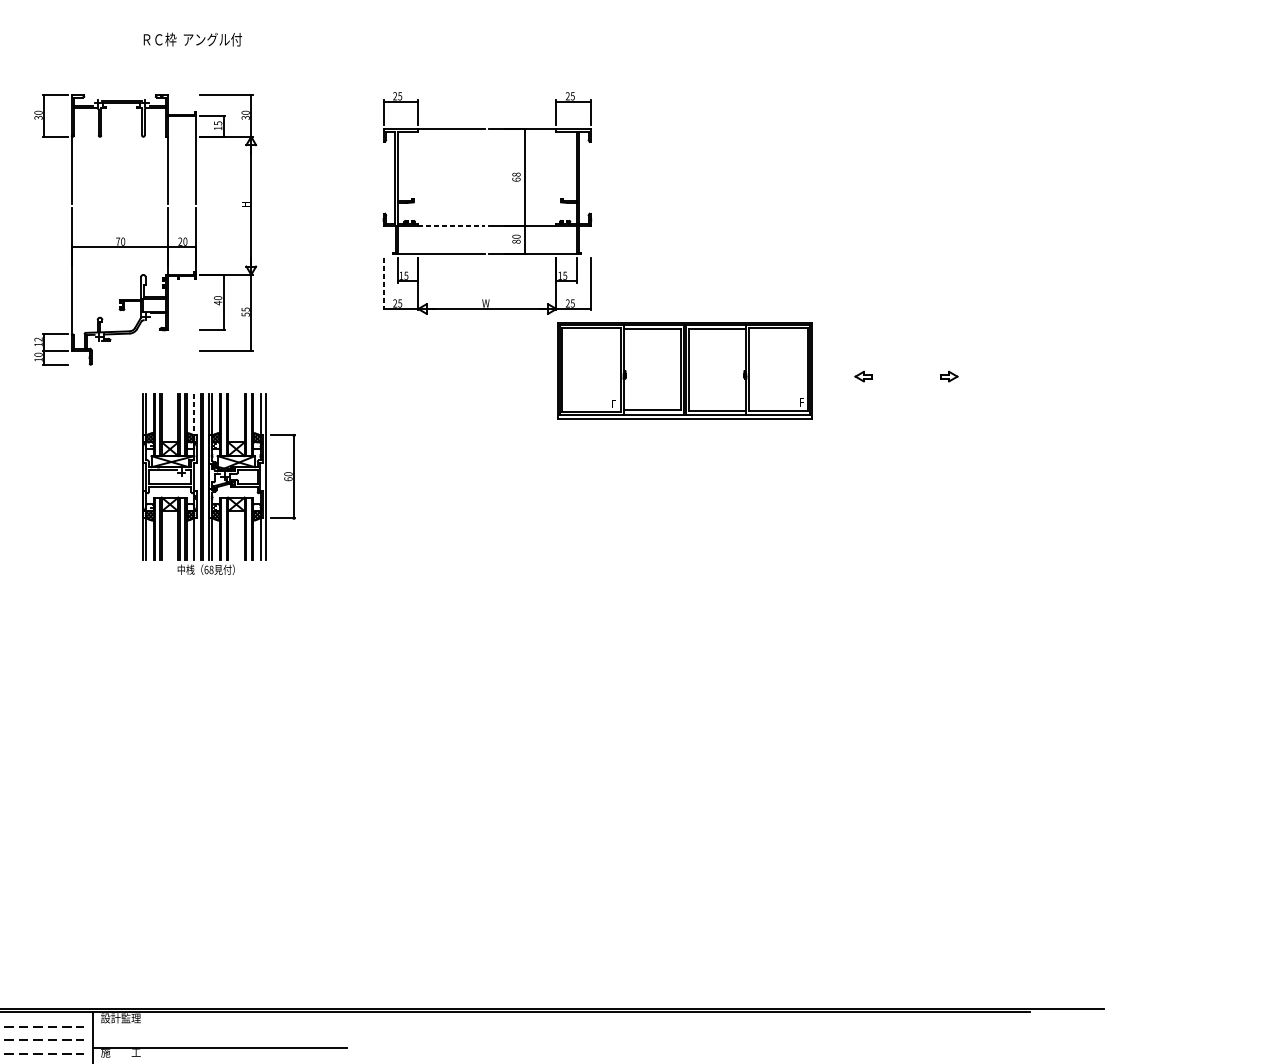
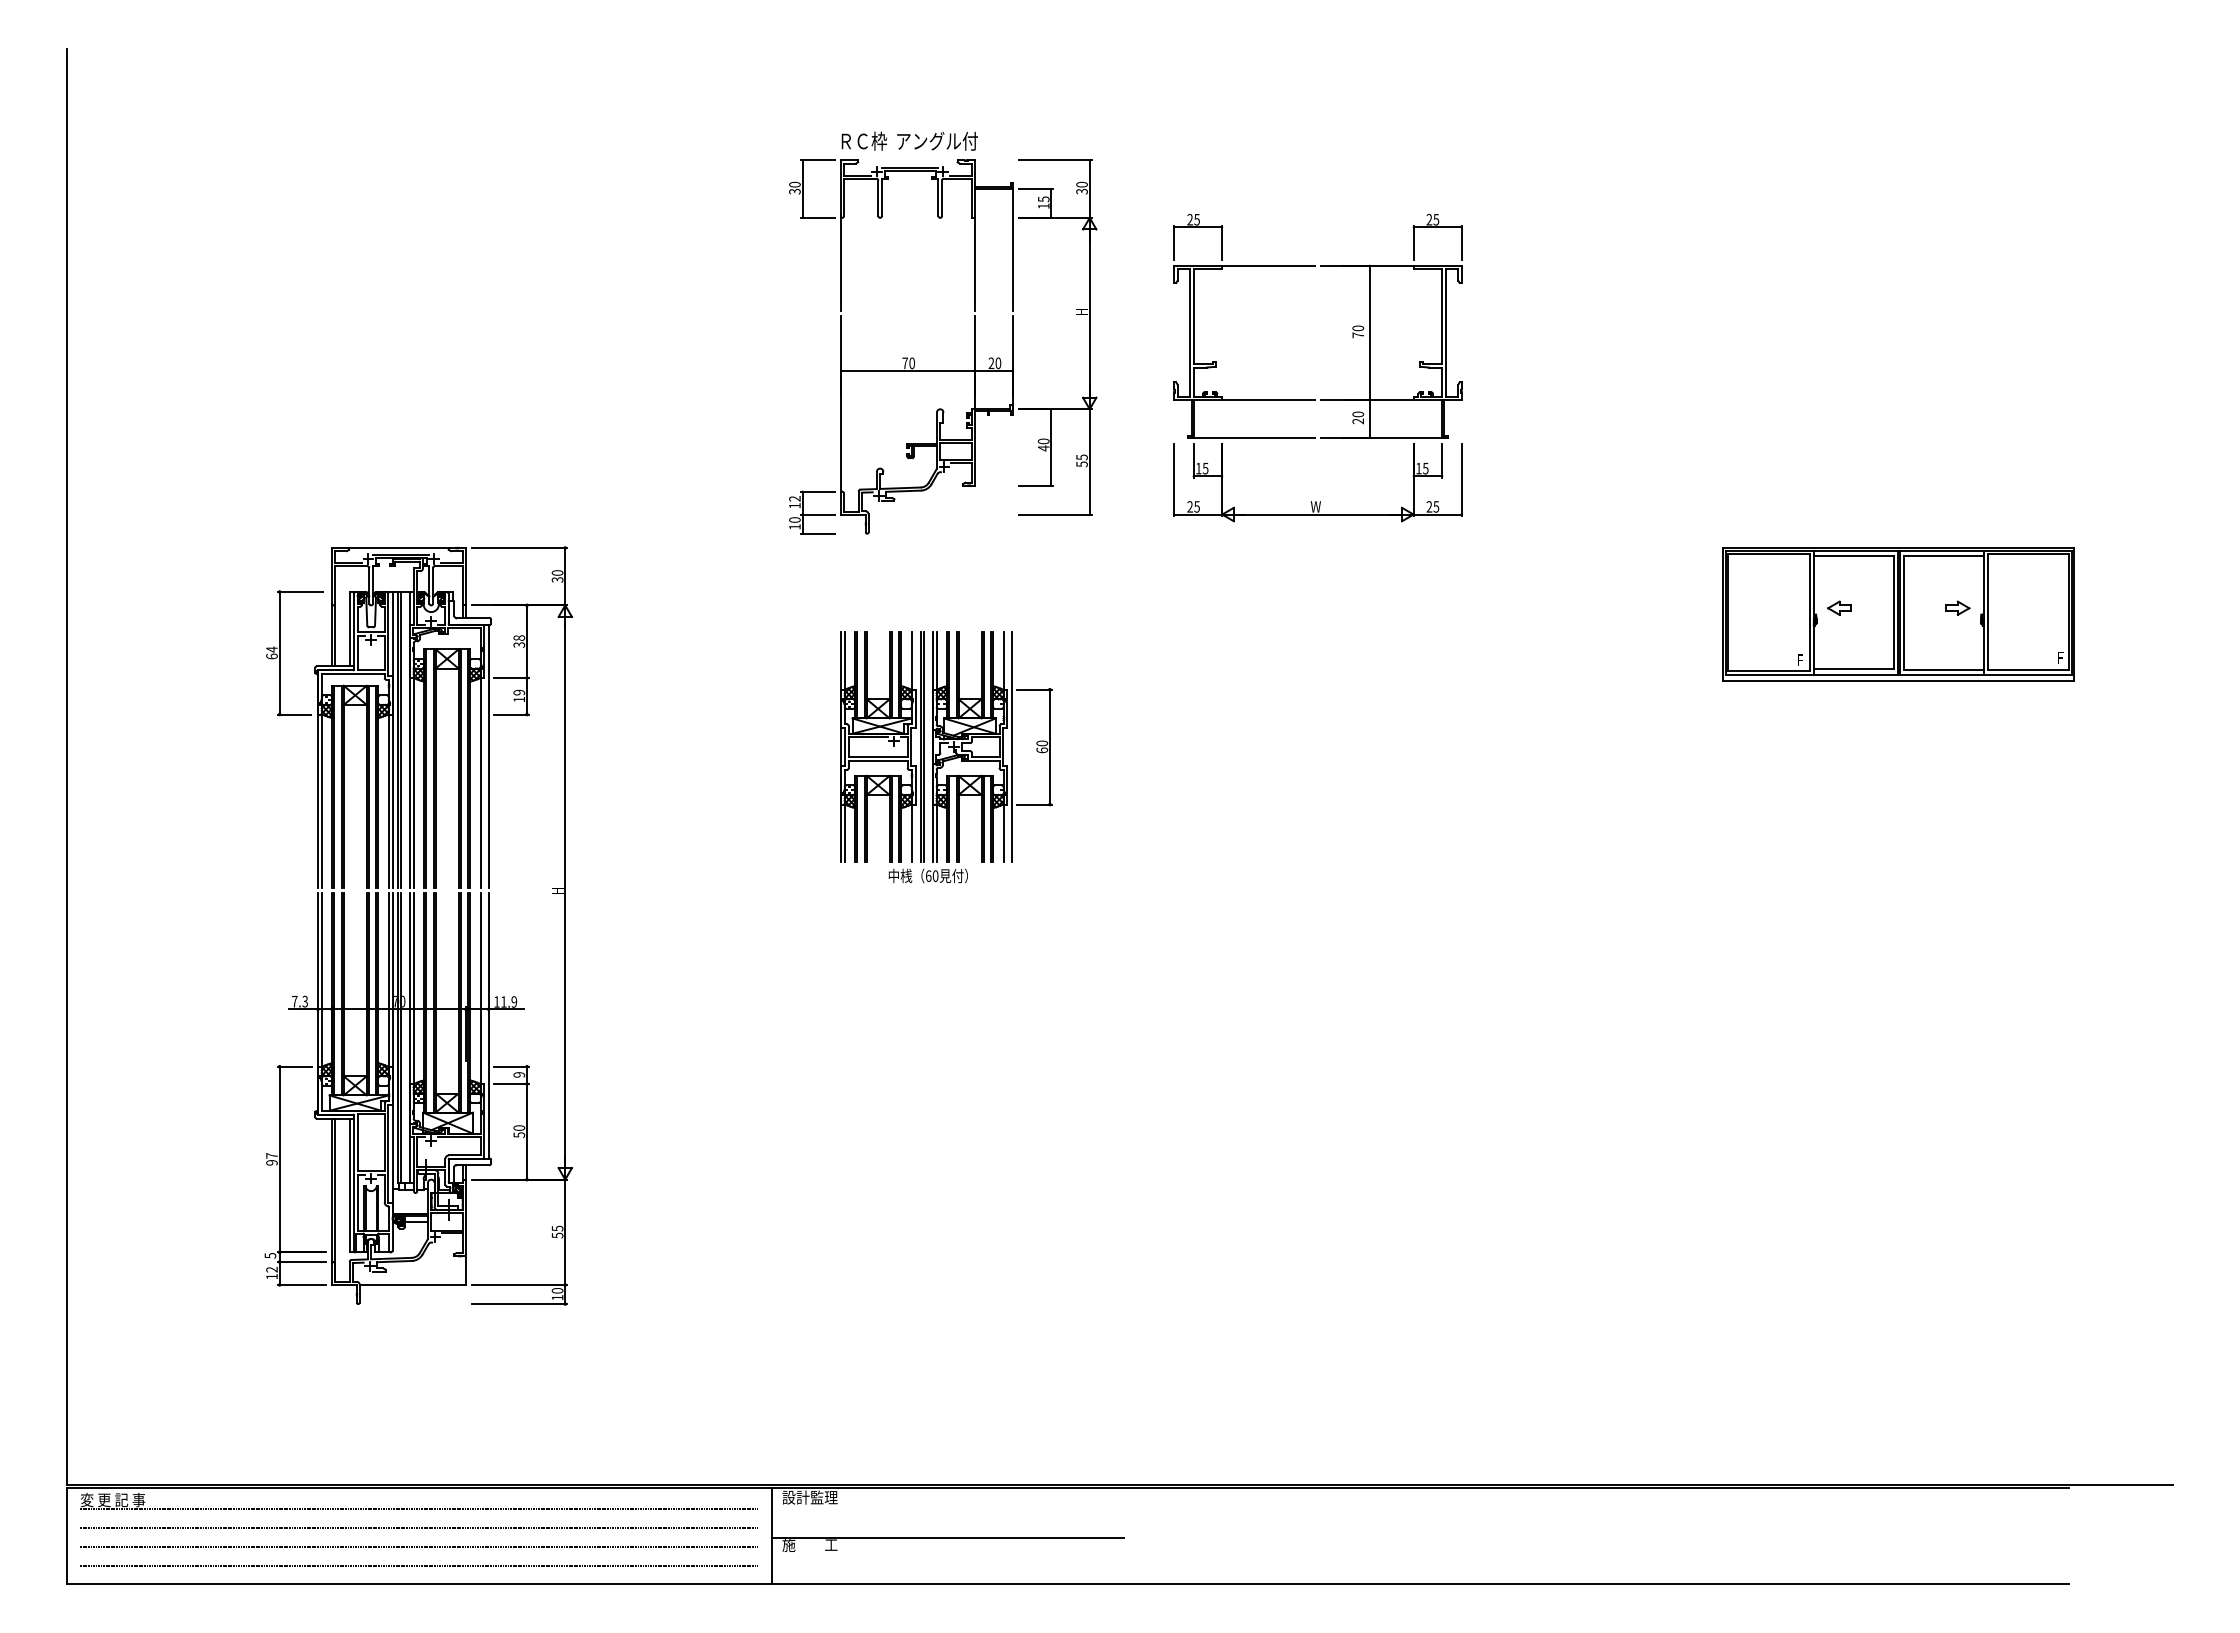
text: (516, 176) -> (1358, 331), 68 -> 70
line: (452, 225) -> (1269, 399), dashed -> solid
text: (516, 241) -> (1358, 421), 80 -> 20
part: (145, 246) -> (943, 370), moved
line: (383, 284) -> (1174, 480), dashed -> solid
part: (684, 371) -> (1898, 614), moved
line: (194, 415) -> (911, 661), dashed -> solid
text: (211, 570) -> (935, 876), 68 -> 60

